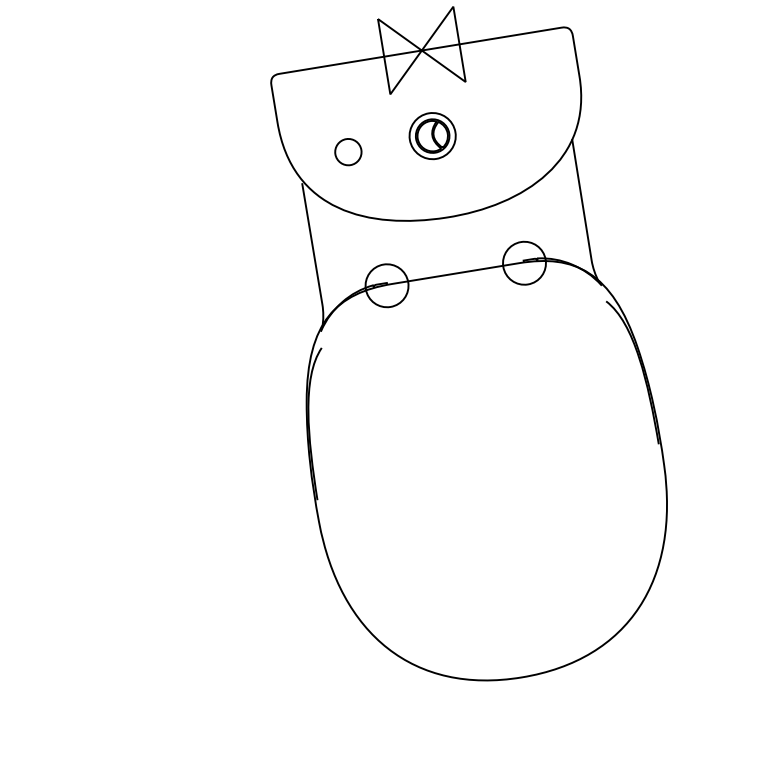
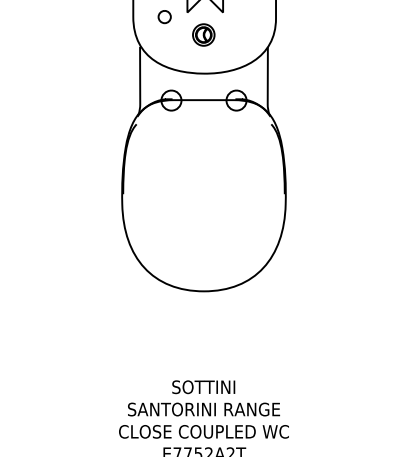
part: (348, 153) -> (164, 17), moved

